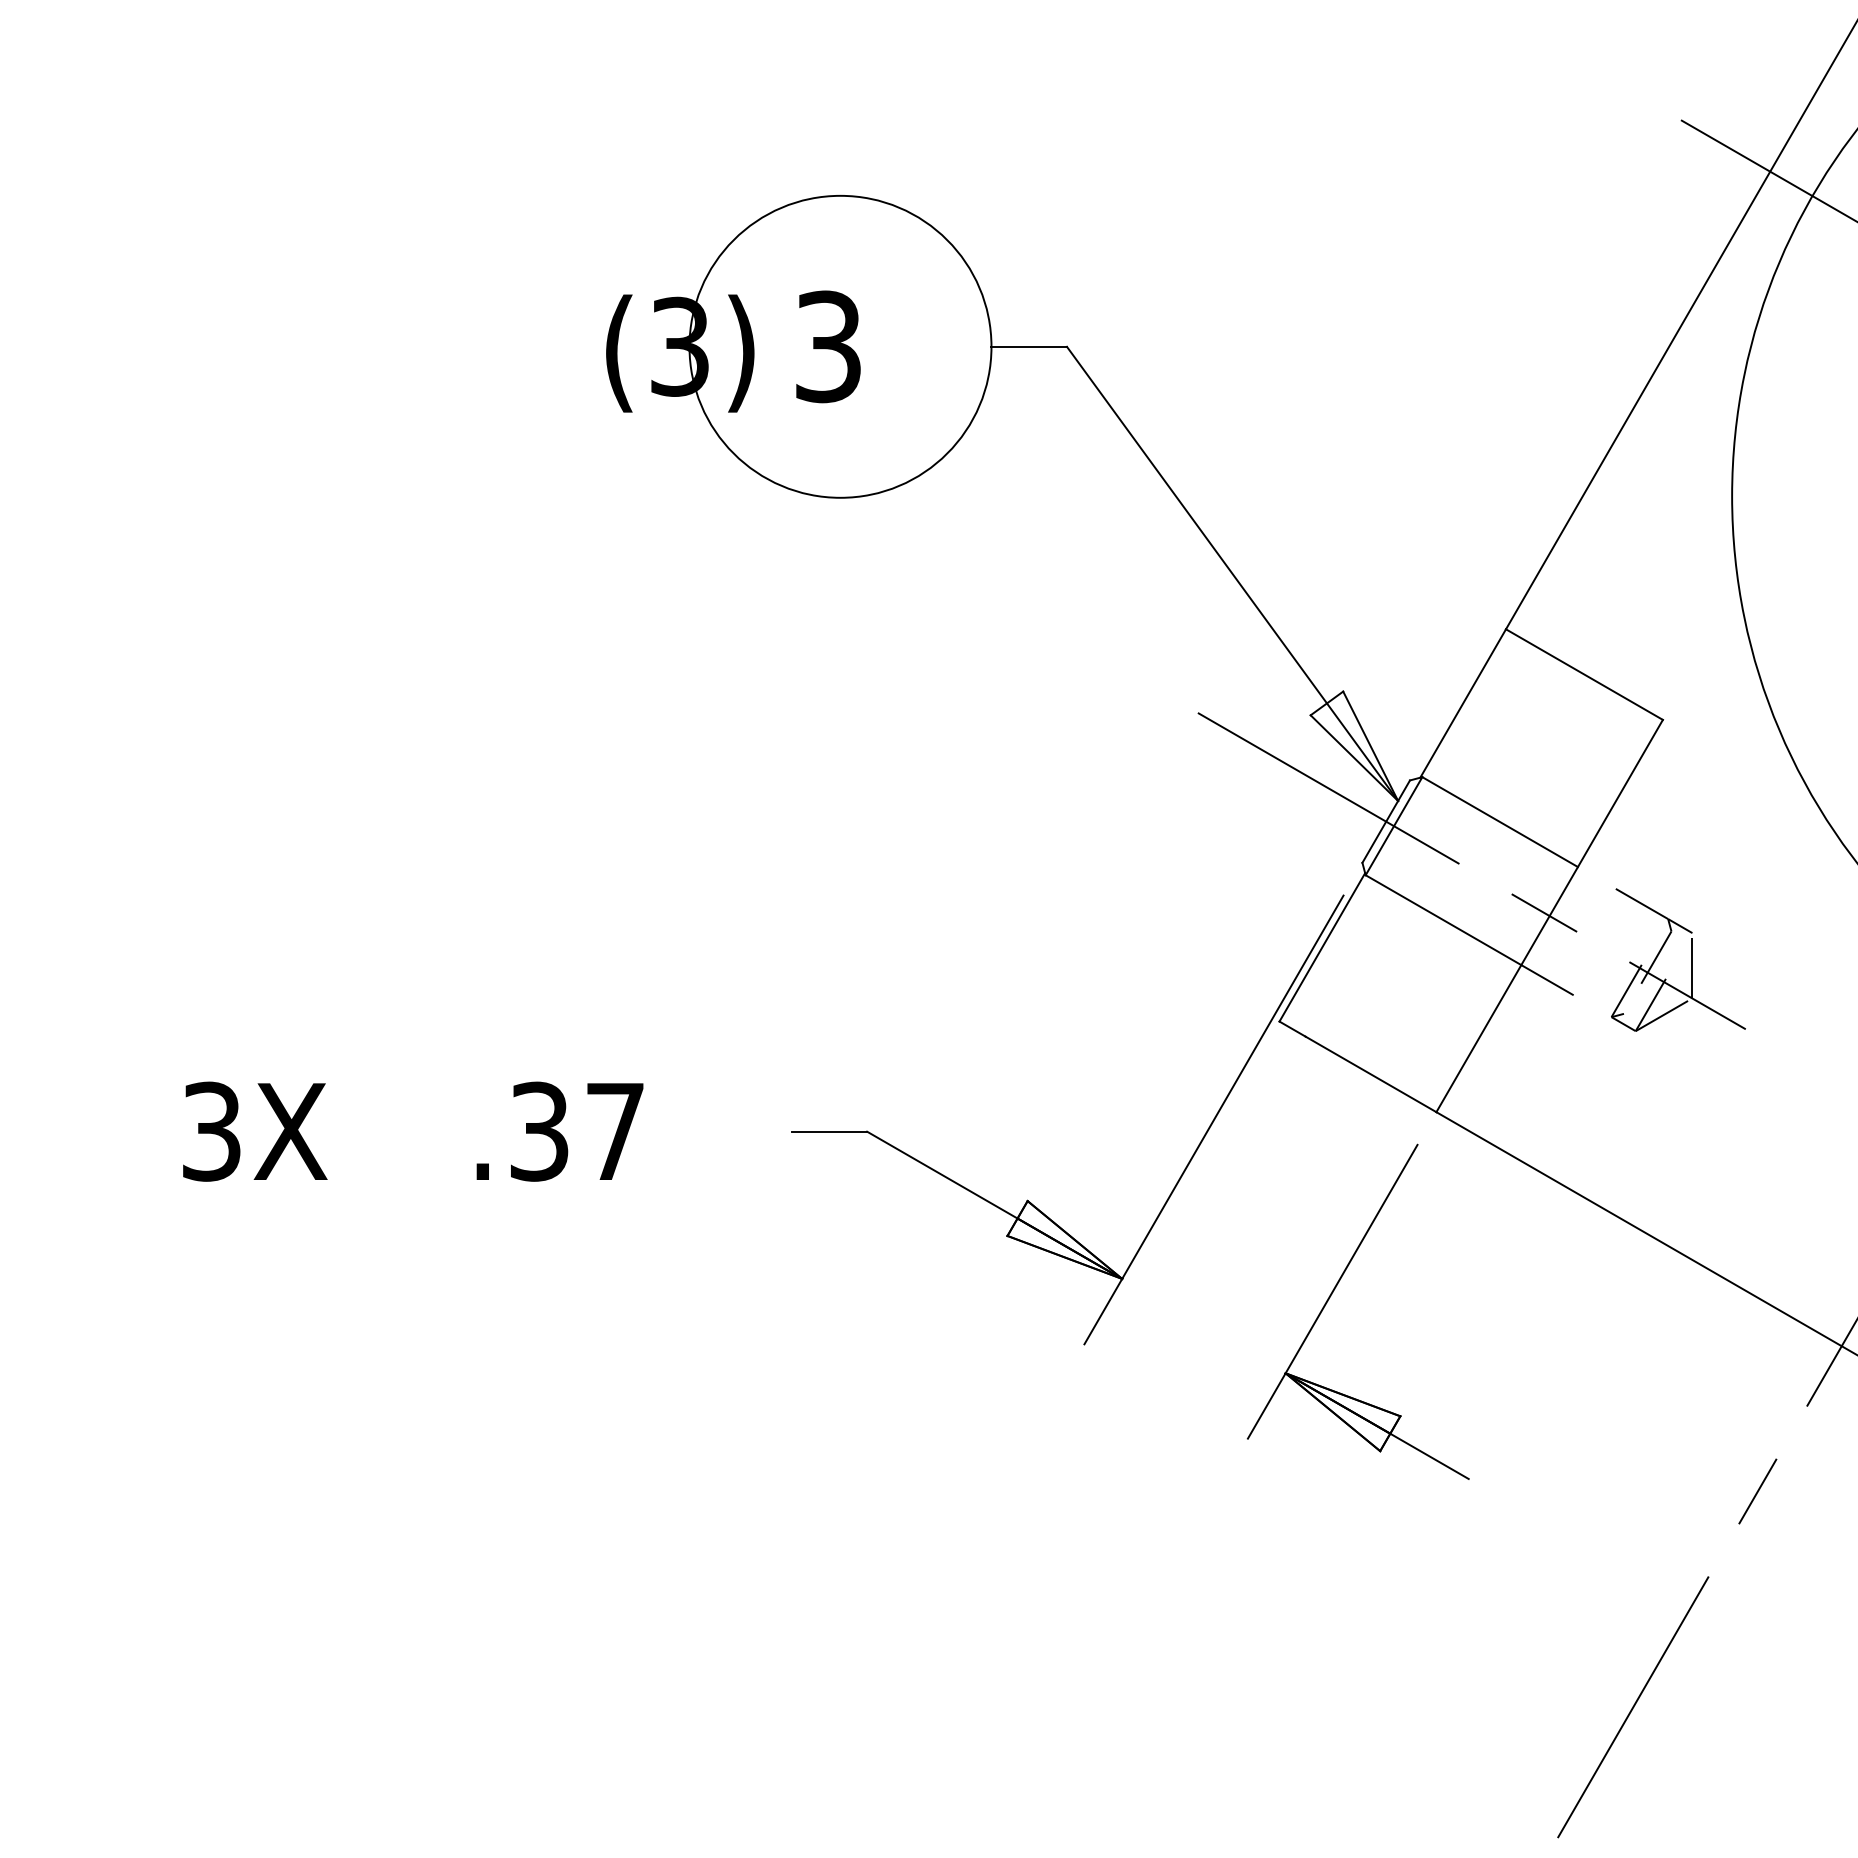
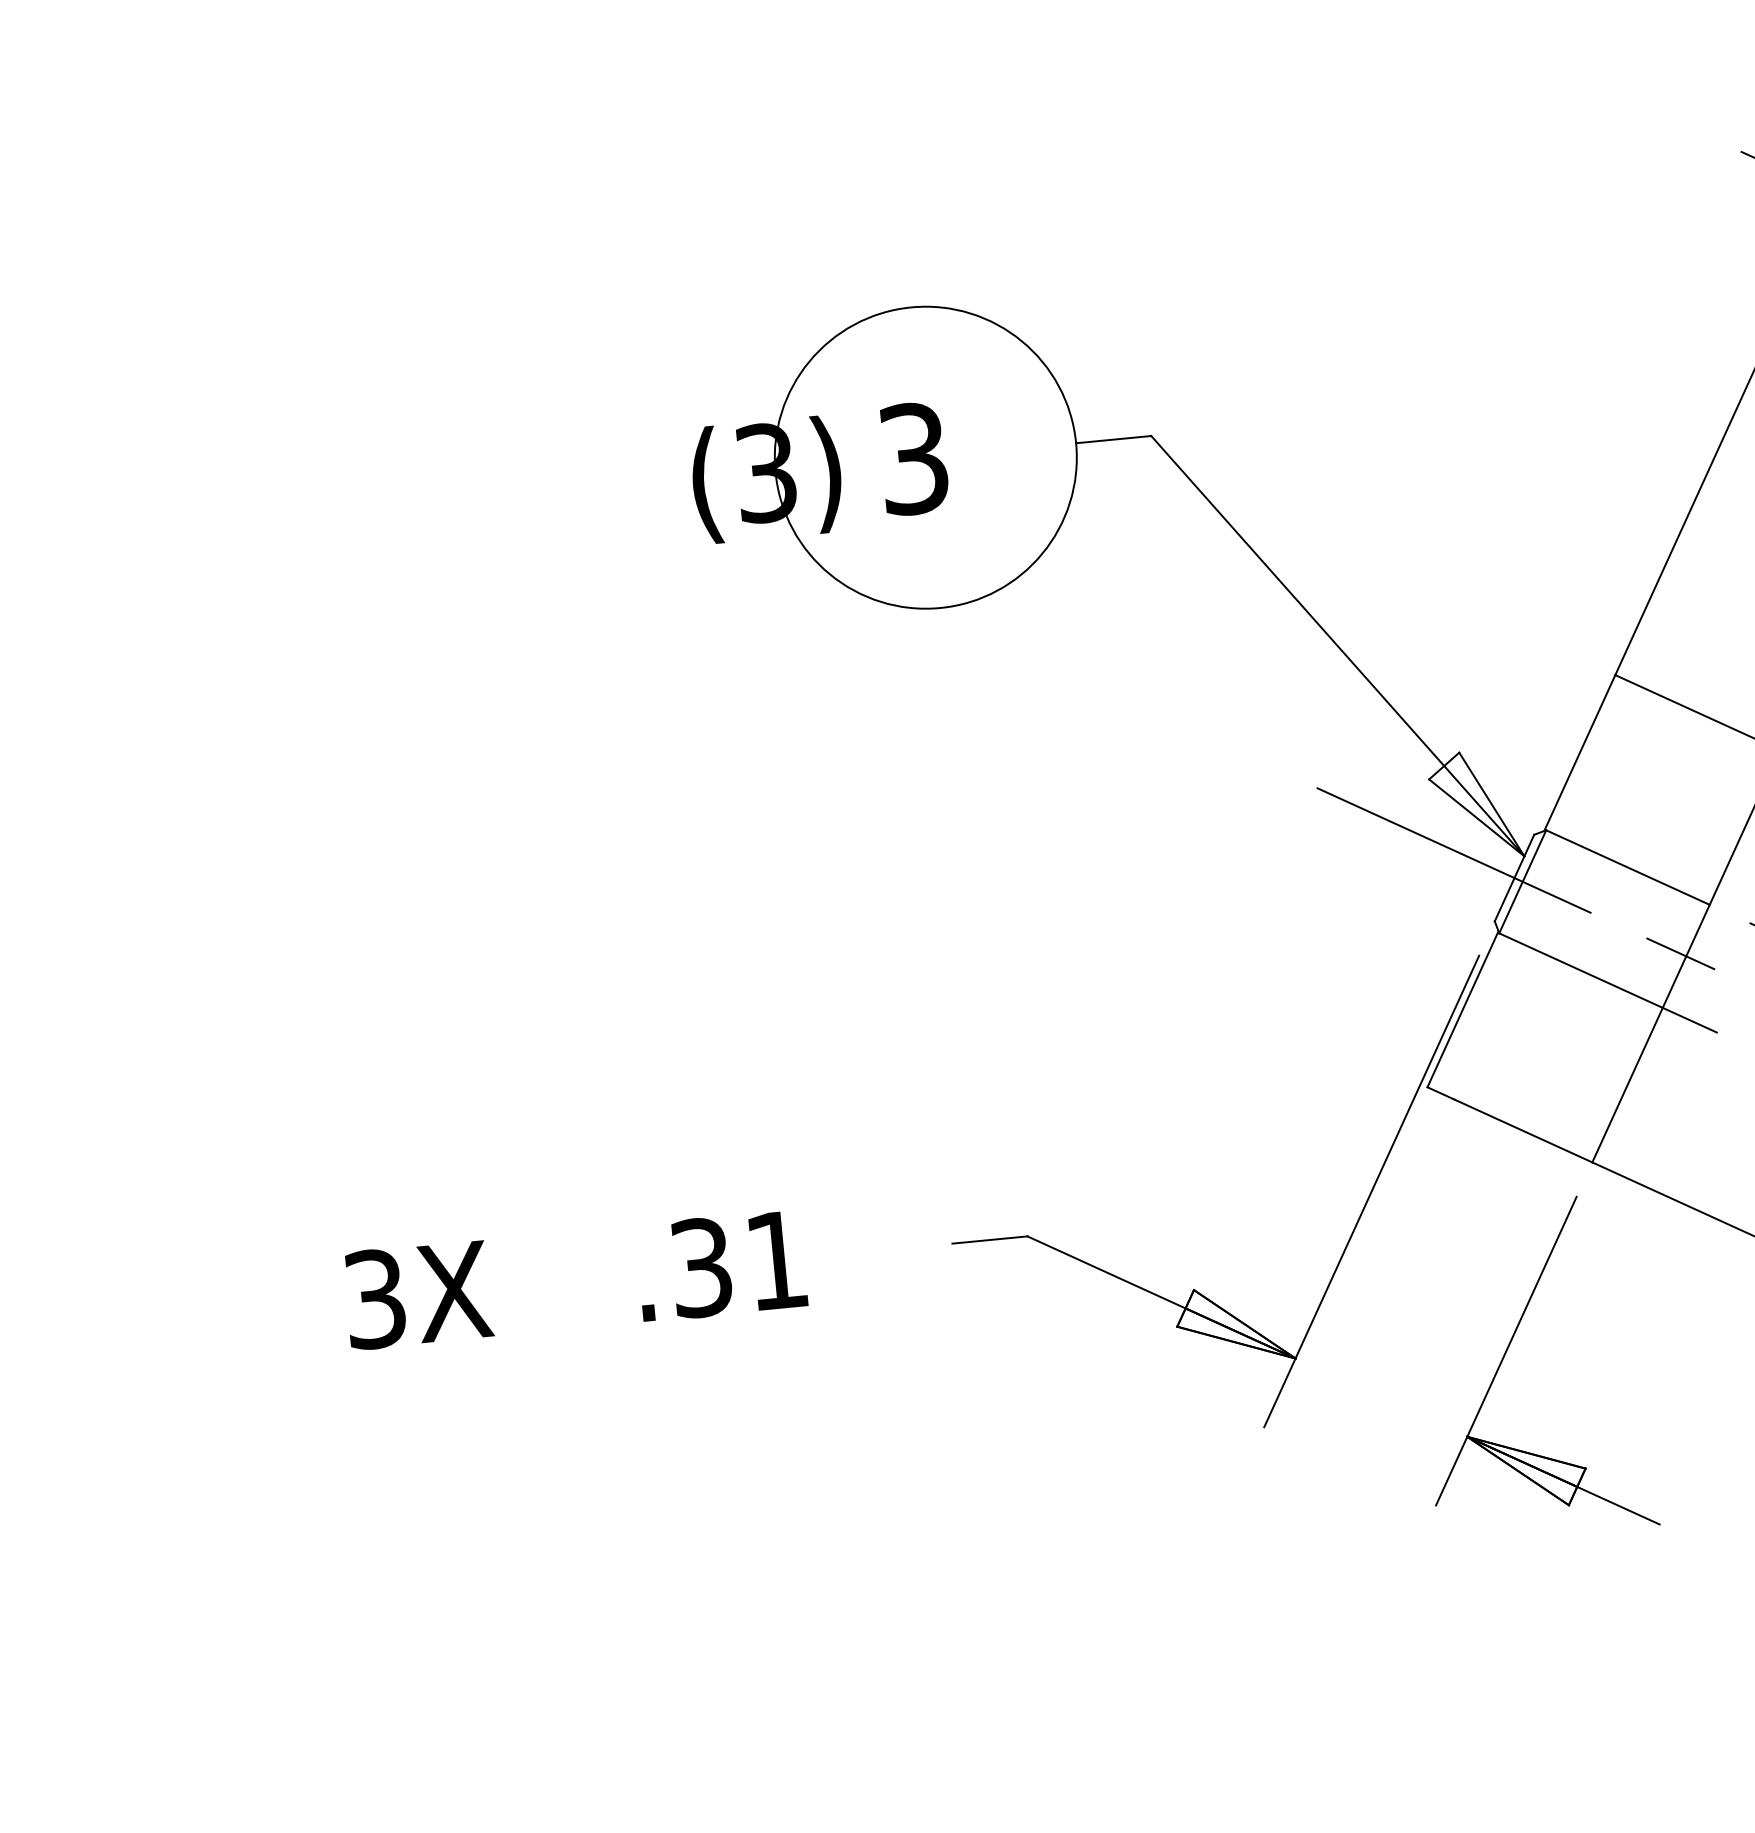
text: (615, 1131) -> (777, 1260), .37 -> .31

